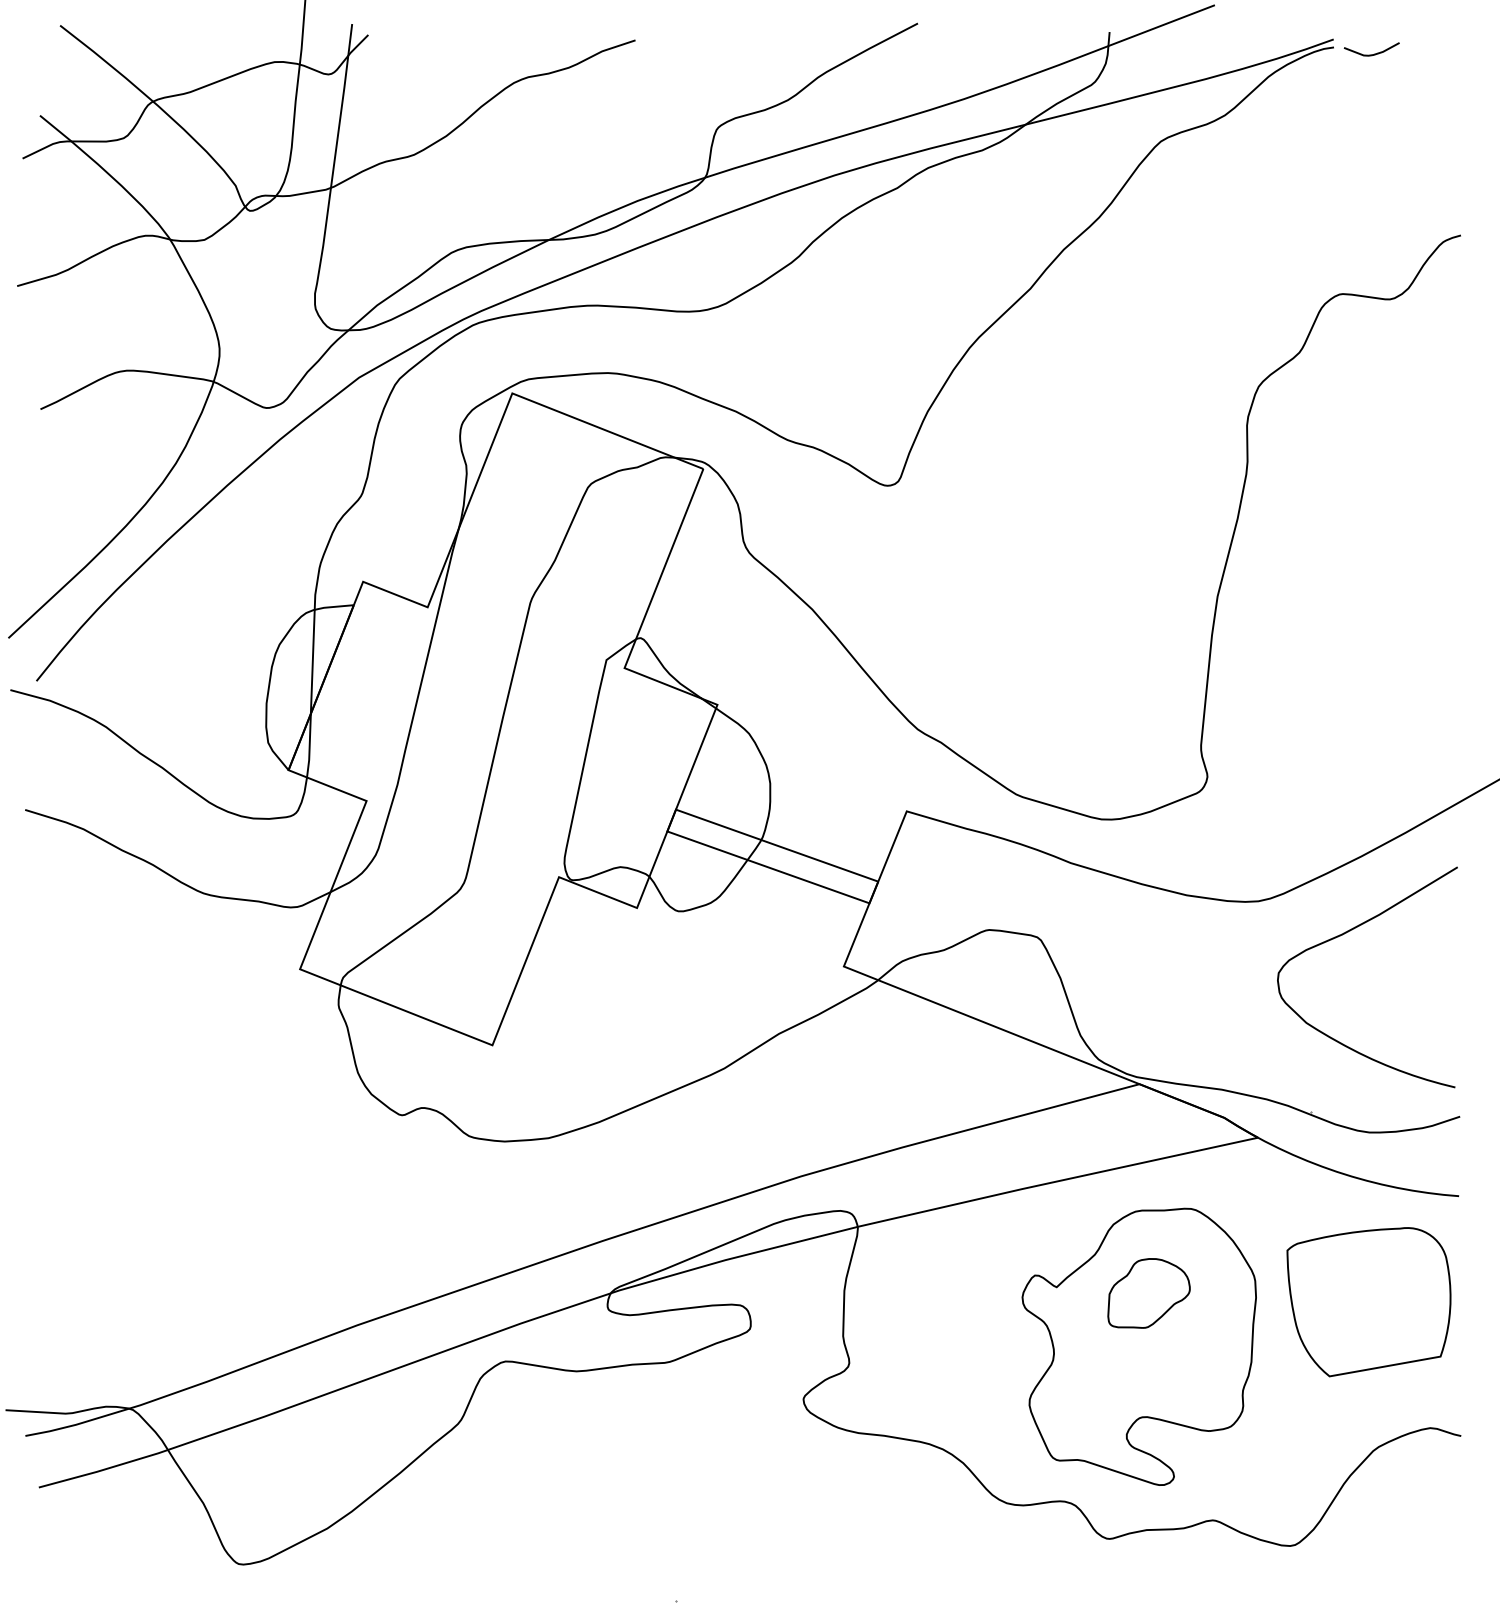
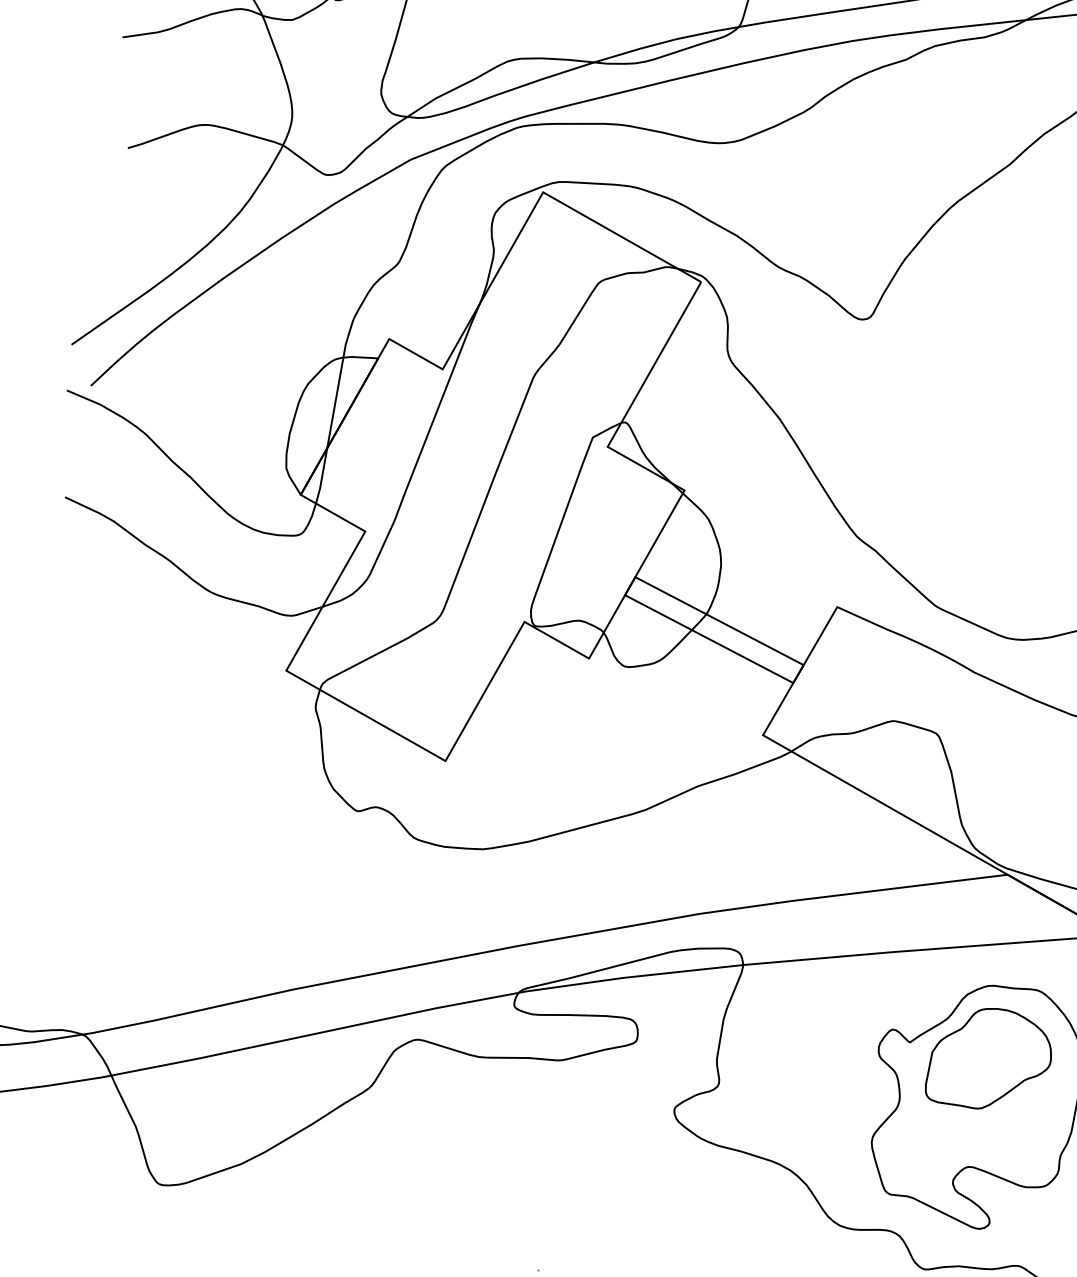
part: (1148, 1293) -> (989, 1059), size x1.67

